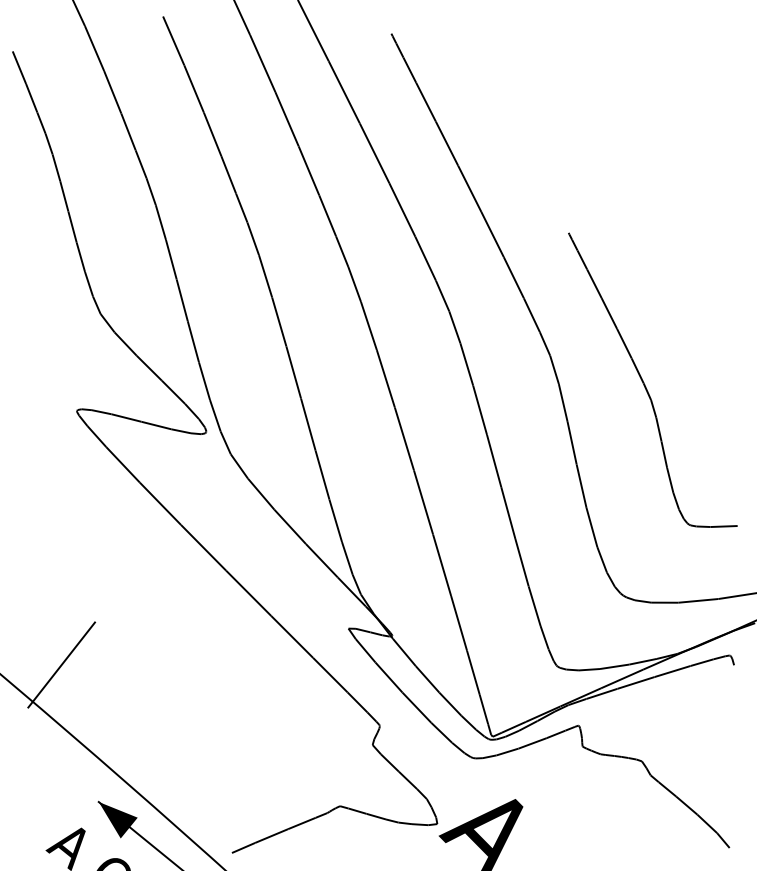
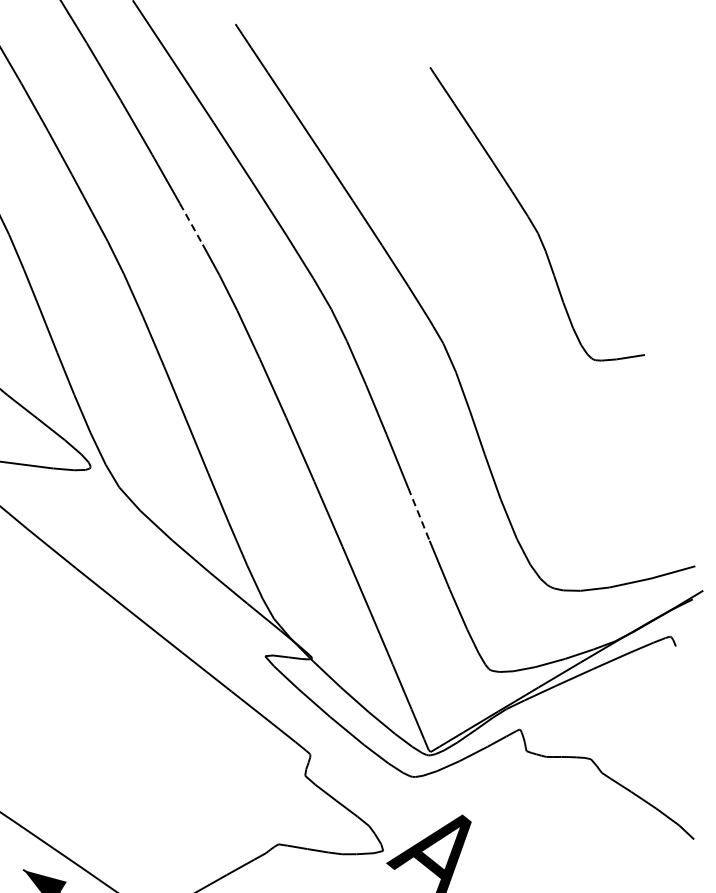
line: (327, 216) -> (191, 224), solid -> dashed
part: (644, 382) -> (528, 215), moved
line: (508, 513) -> (419, 514), solid -> dashed

